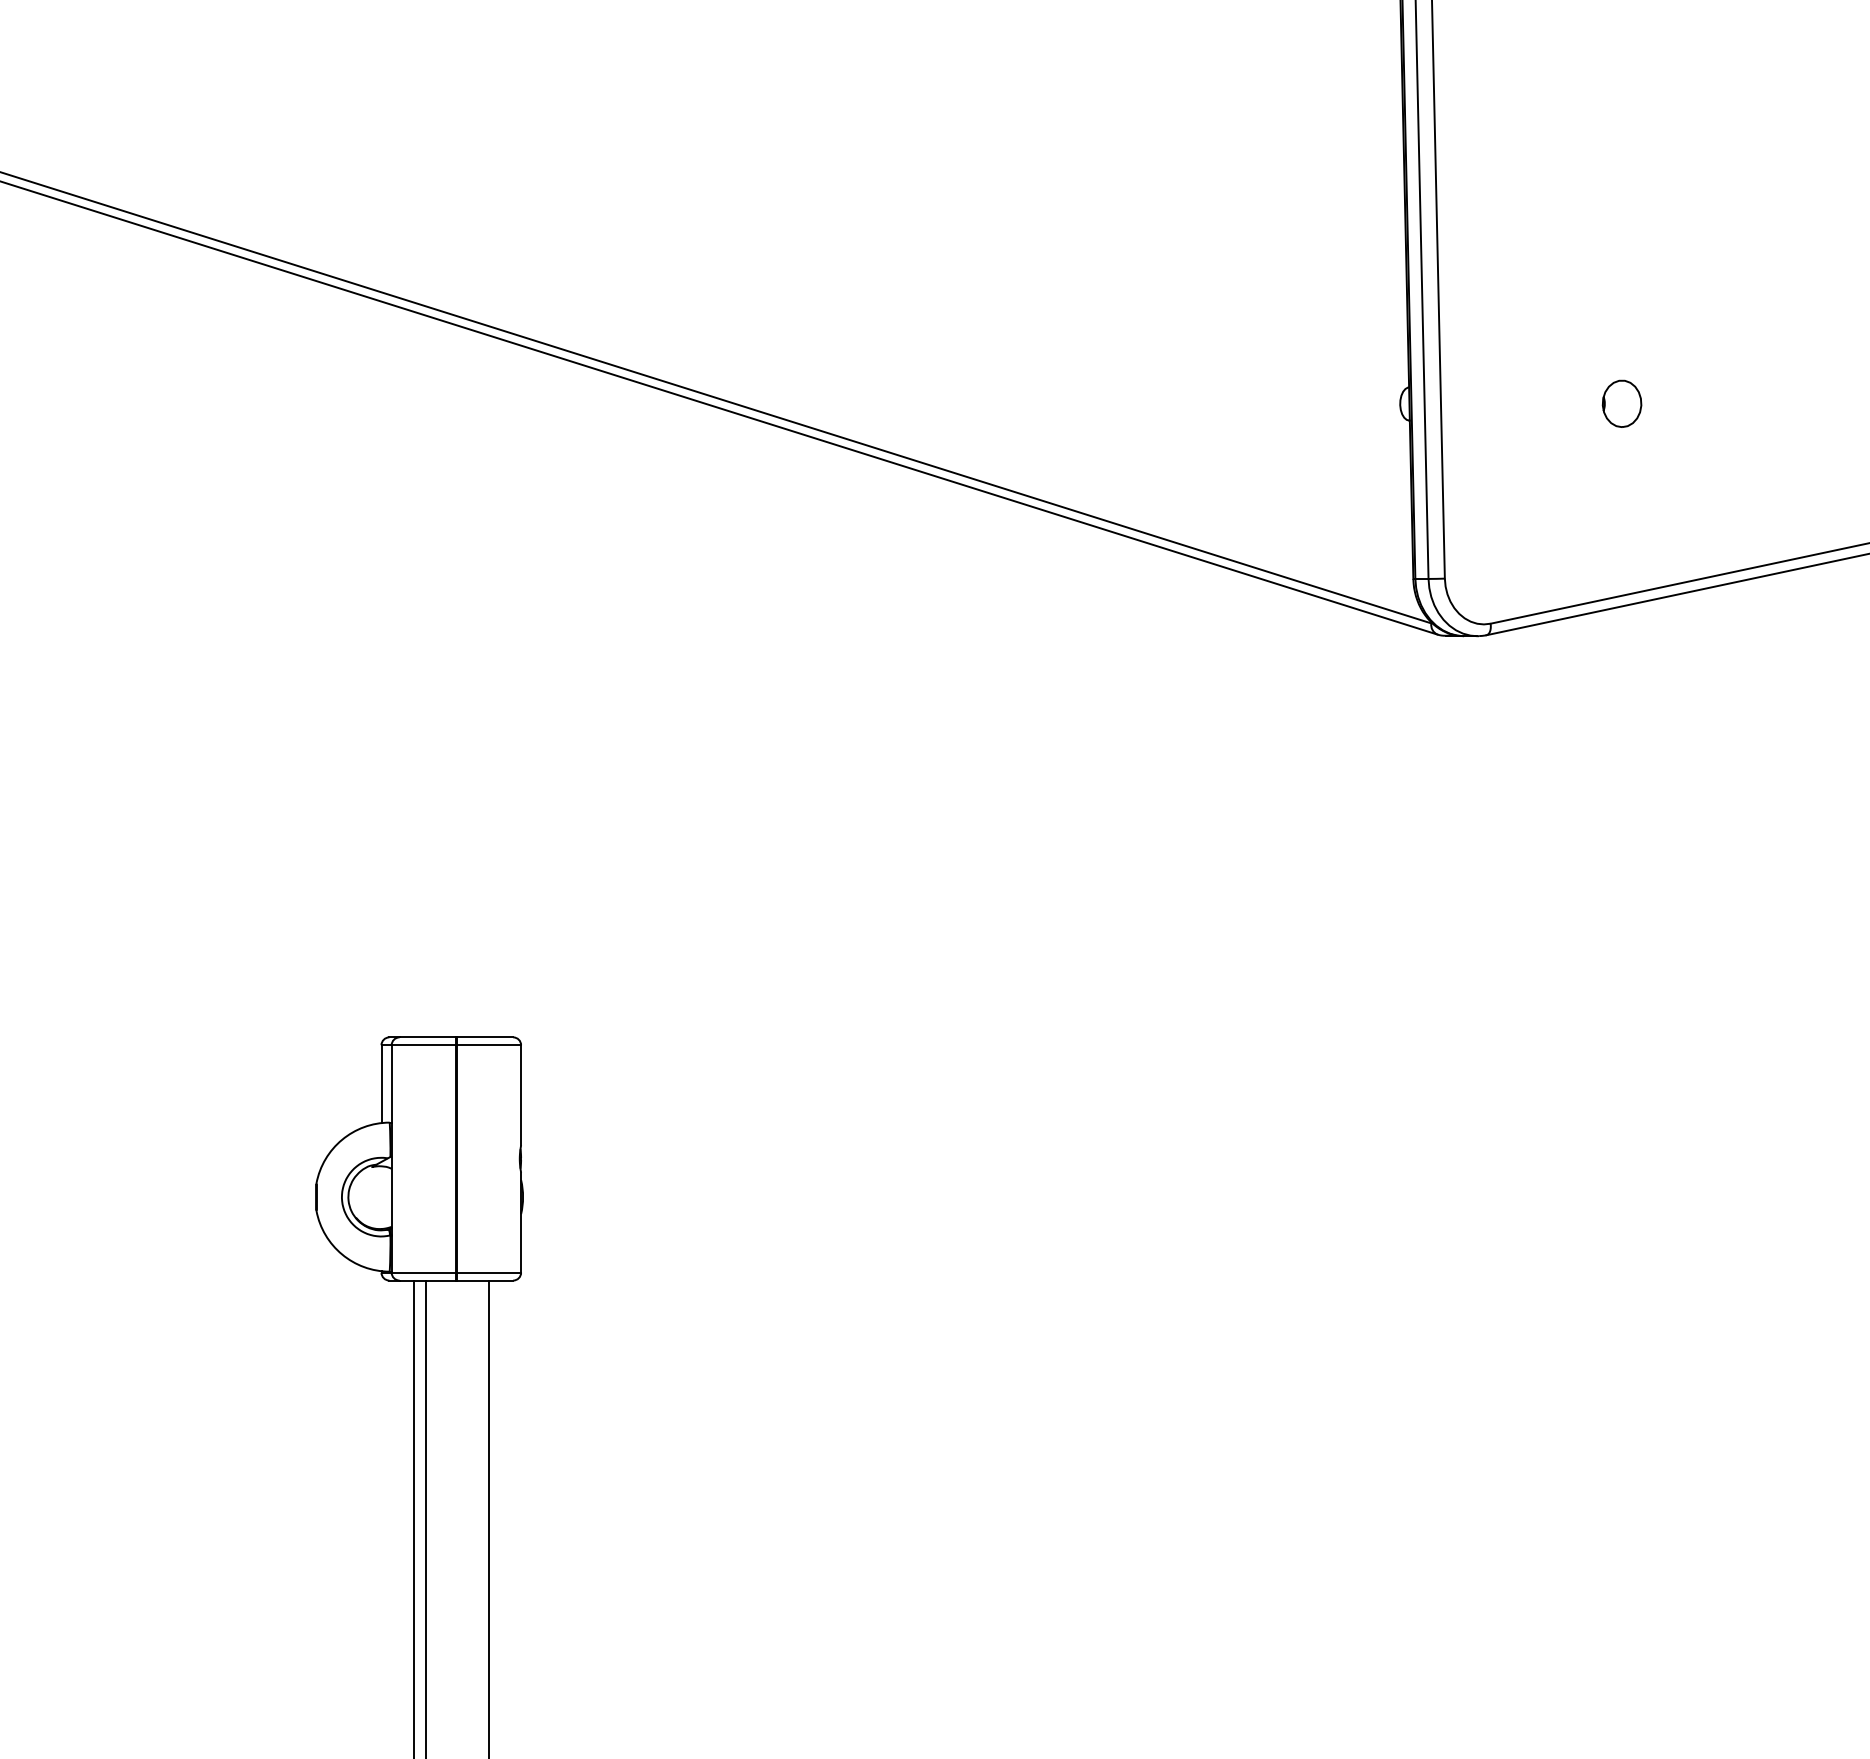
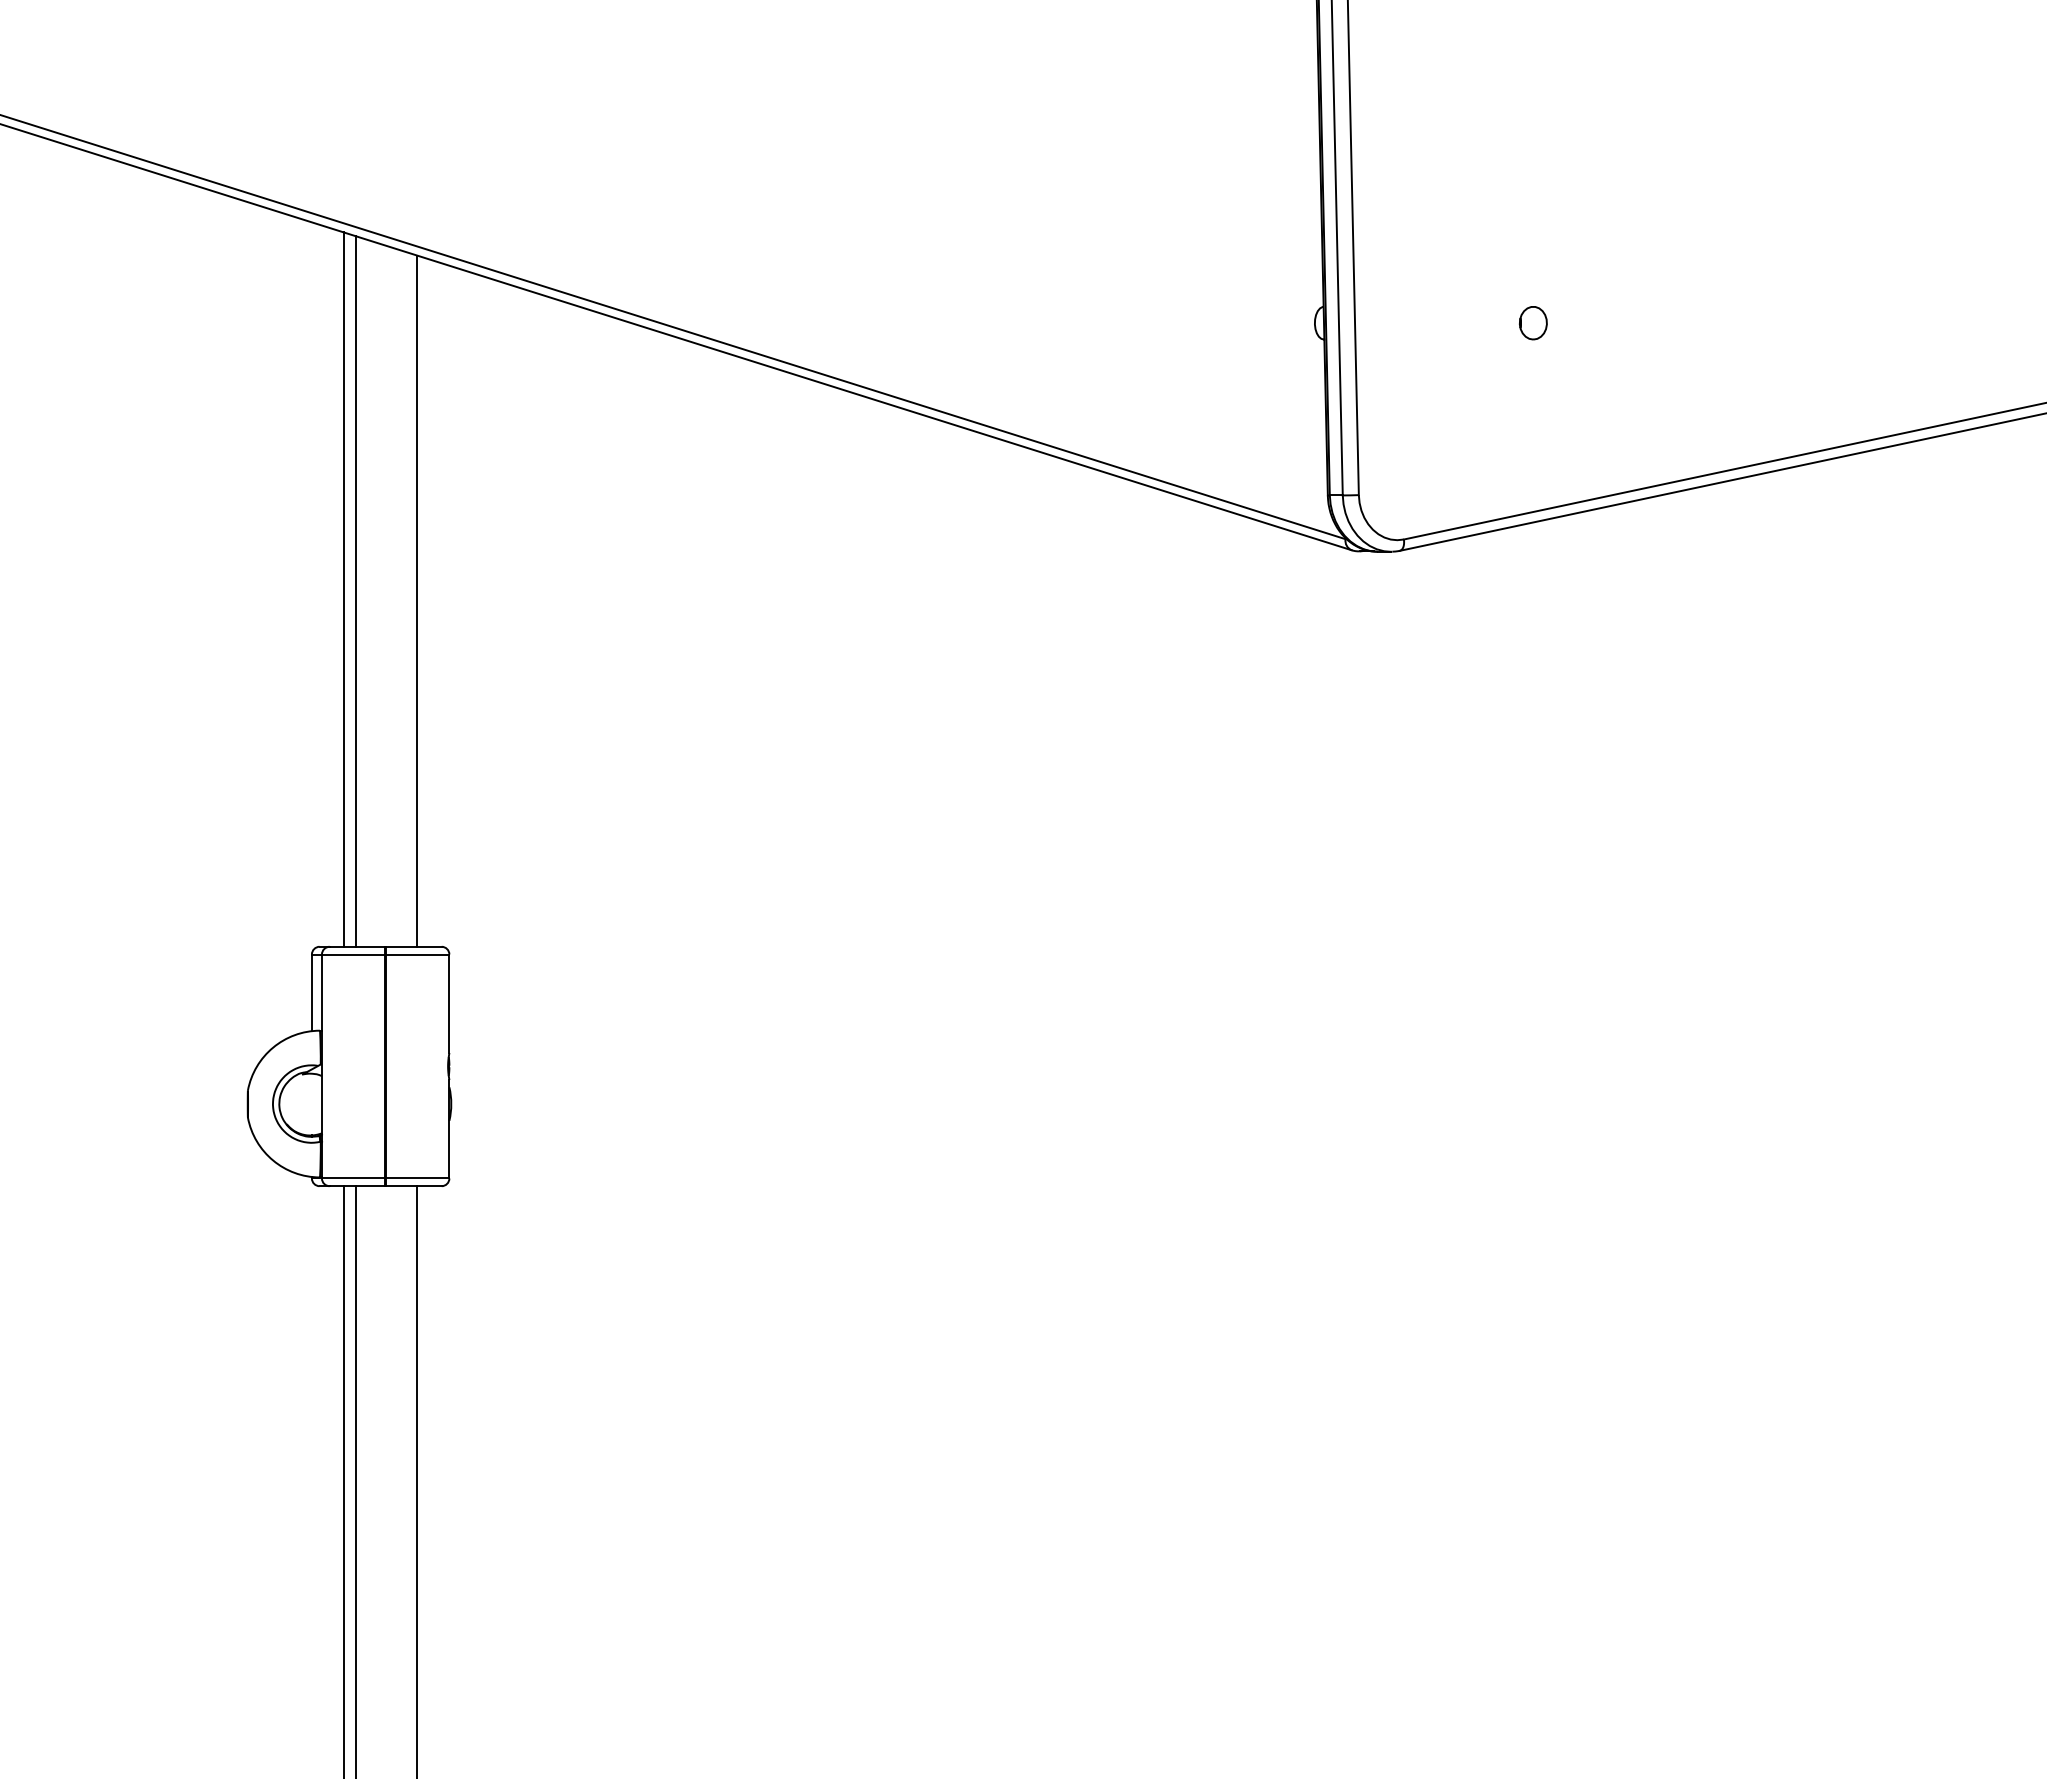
part: (1622, 404) -> (1533, 323), size x0.71
line: (413, 674) -> (343, 589), added
line: (425, 676) -> (355, 591), added
line: (488, 685) -> (417, 600), added

